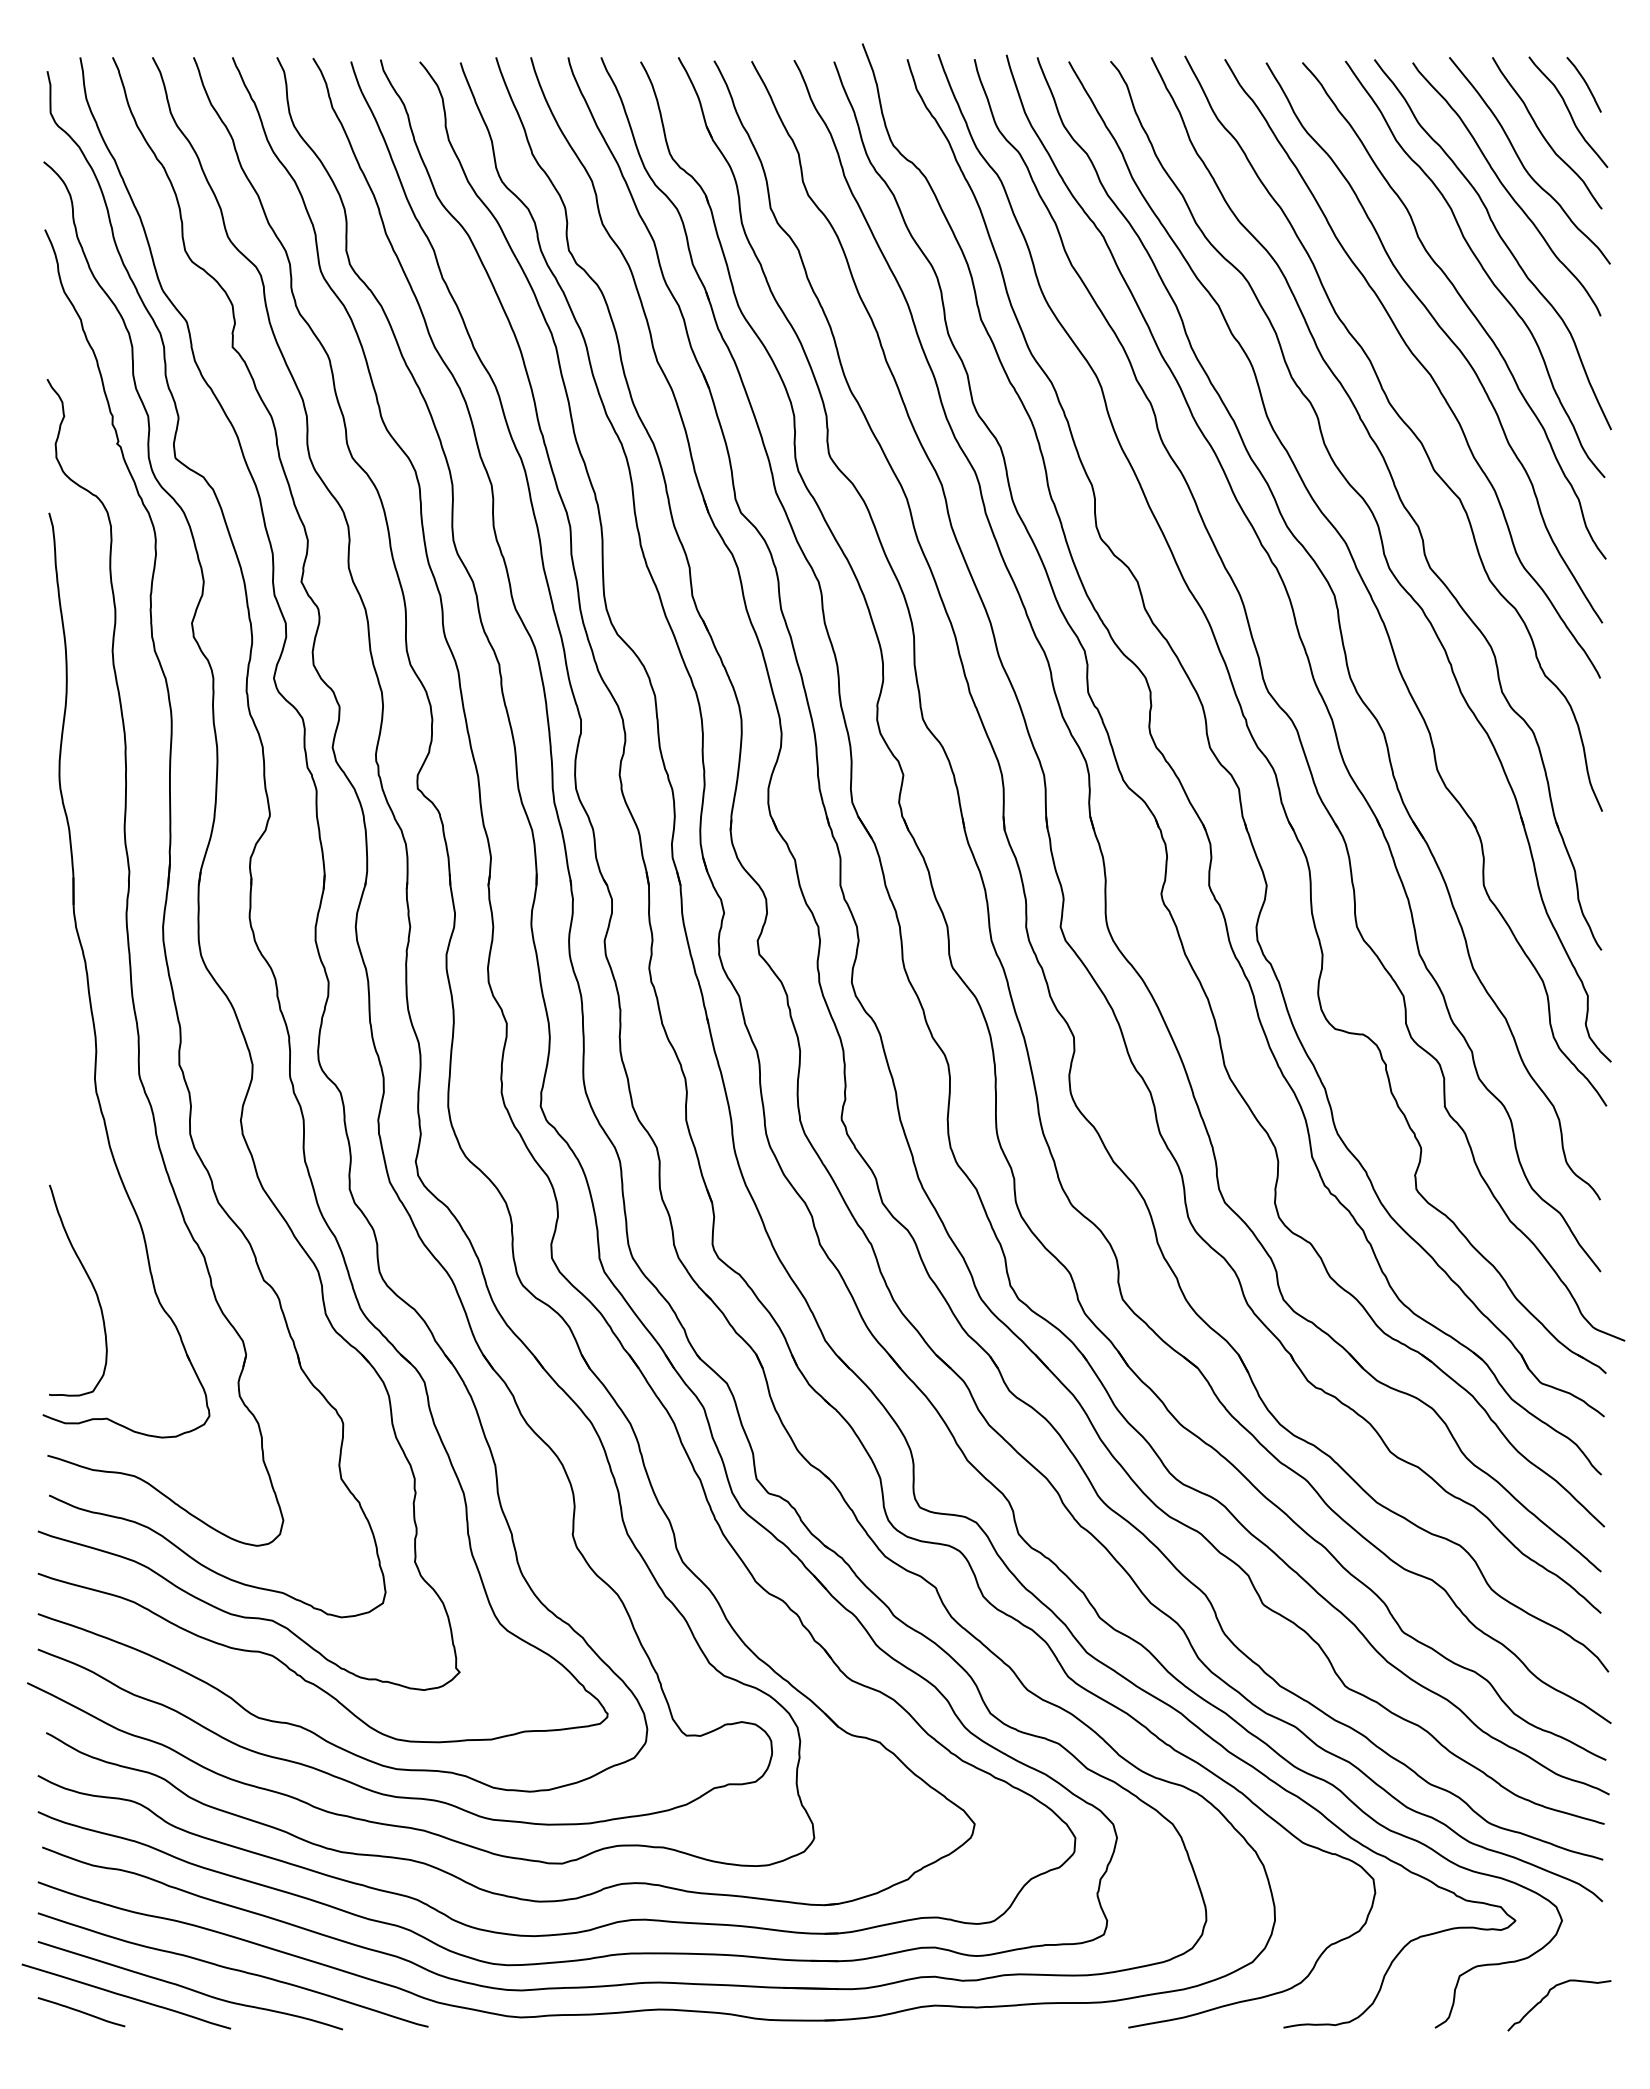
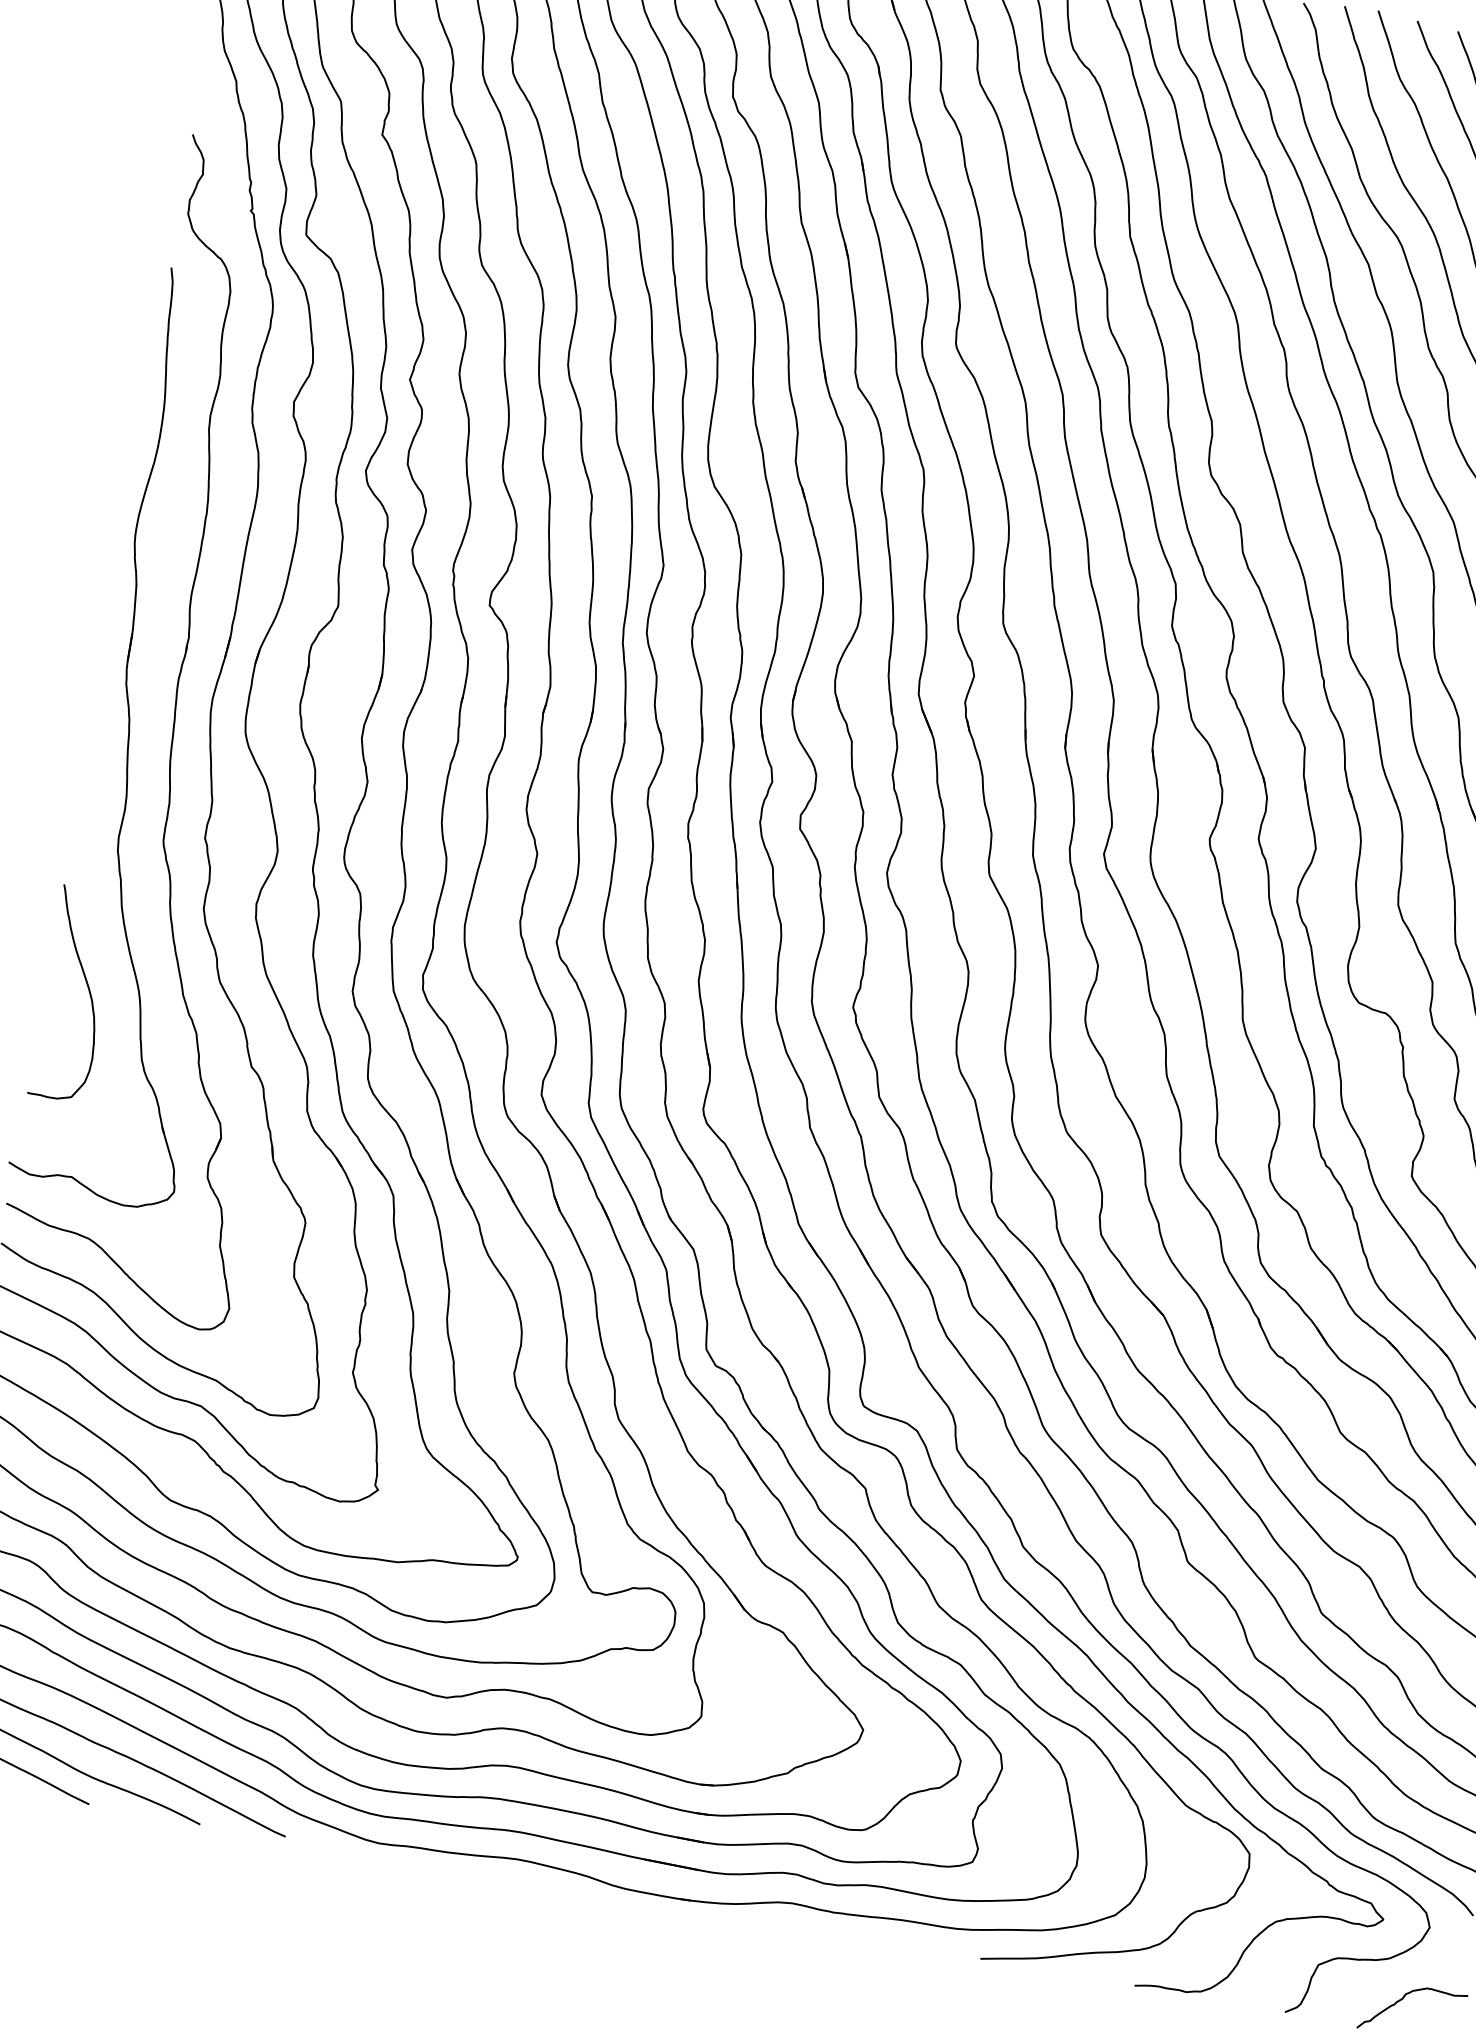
curve: (91, 1285) -> (88, 991), moved

